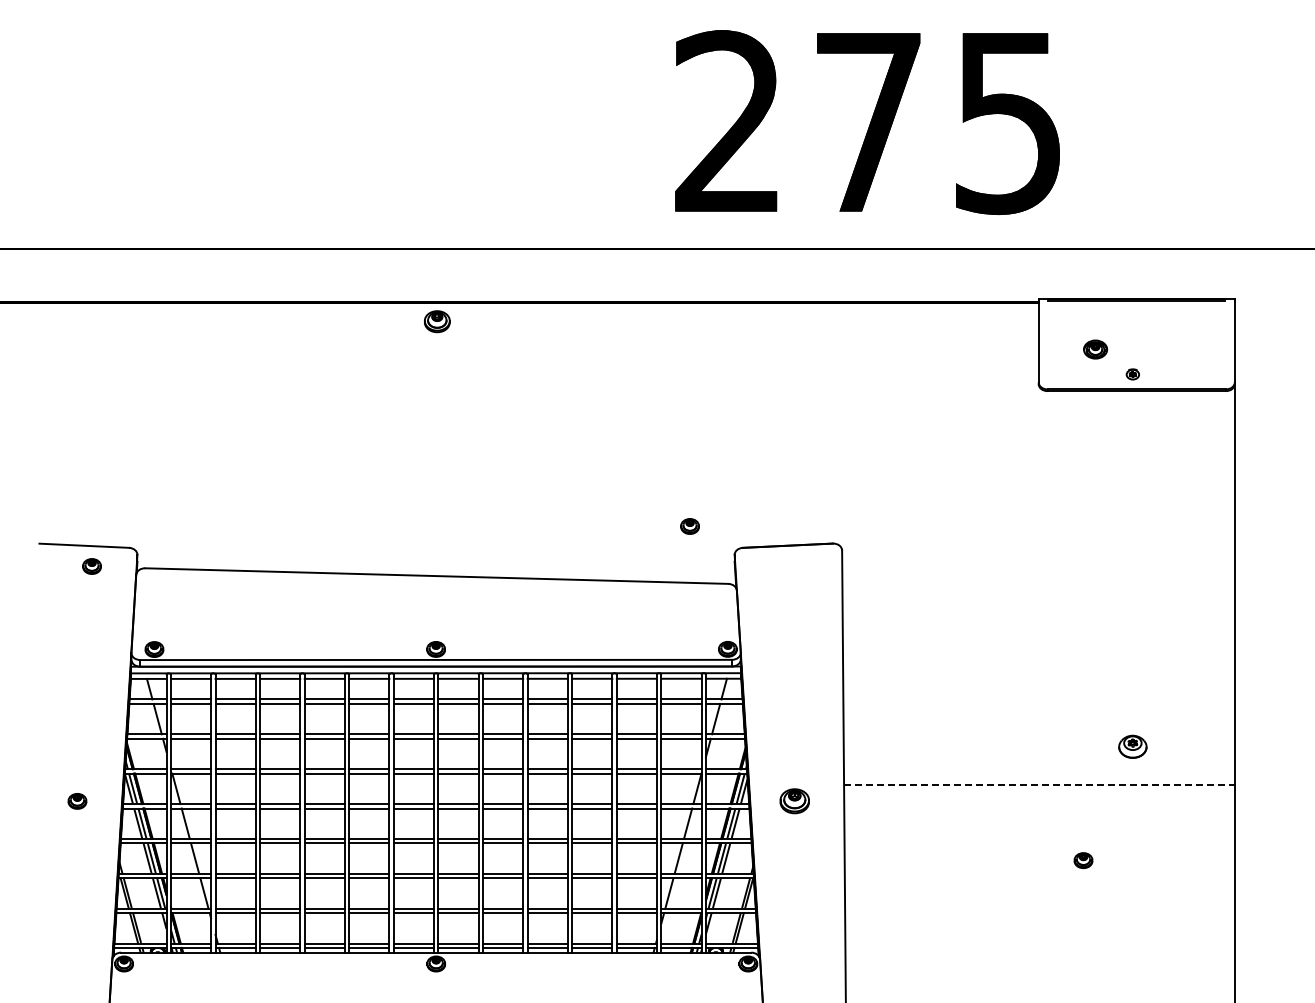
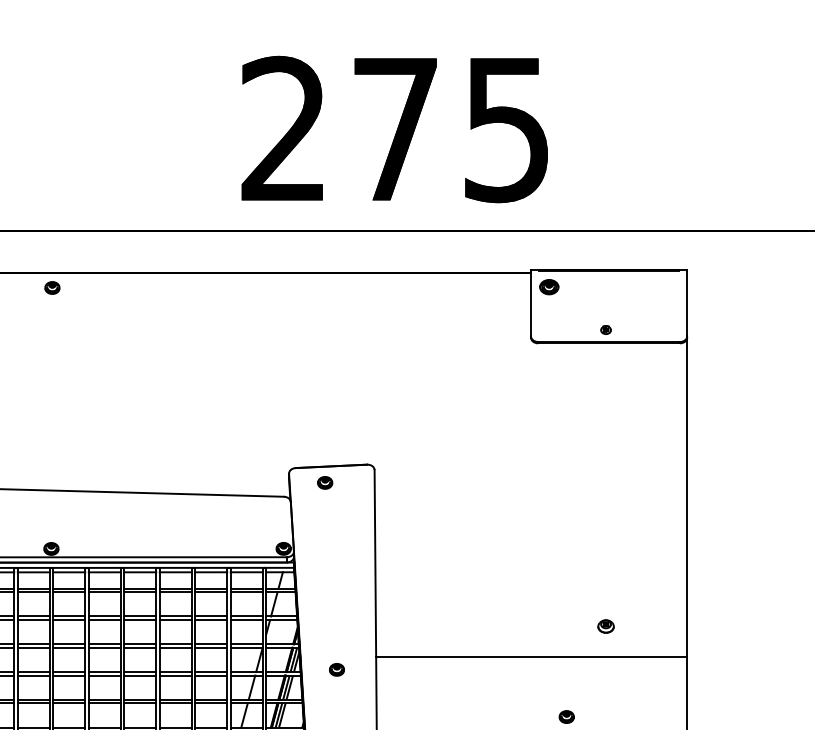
part: (437, 321) -> (52, 287), size x0.71
part: (1095, 349) -> (549, 287), moved
part: (689, 526) -> (324, 482), moved
part: (1132, 746) -> (605, 626), size x0.71
line: (1039, 784) -> (531, 656), dashed -> solid
part: (794, 801) -> (336, 669), size x0.62

